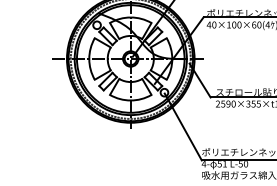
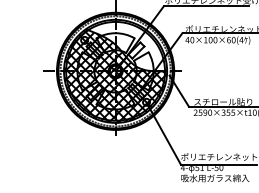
hatch: (130, 63) -> (115, 75), added

